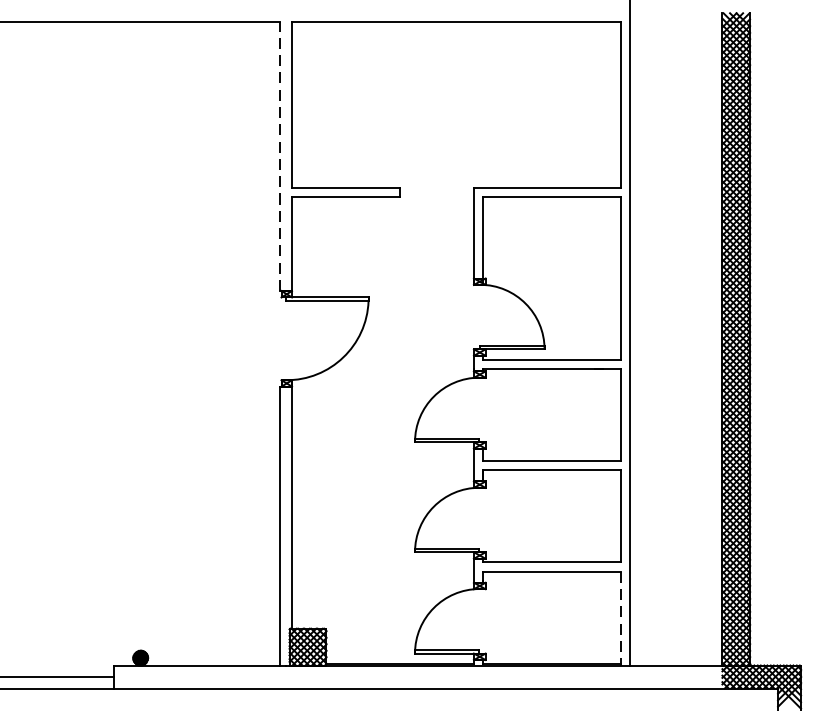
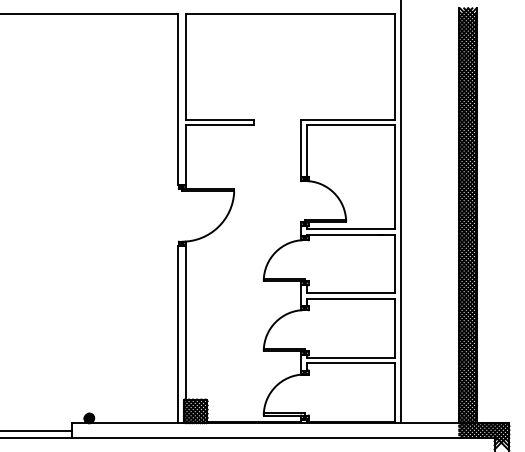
line: (280, 156) -> (178, 99), dashed -> solid
line: (620, 618) -> (394, 393), dashed -> solid

